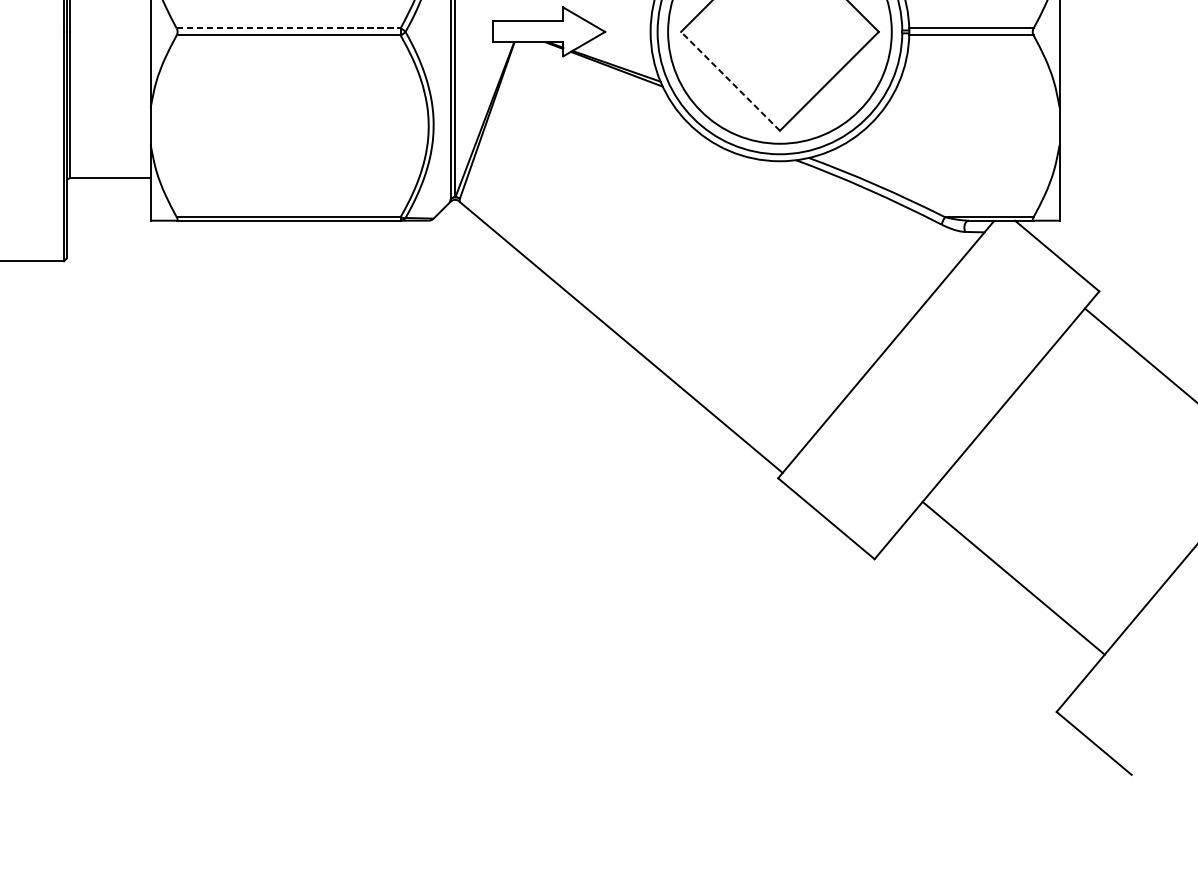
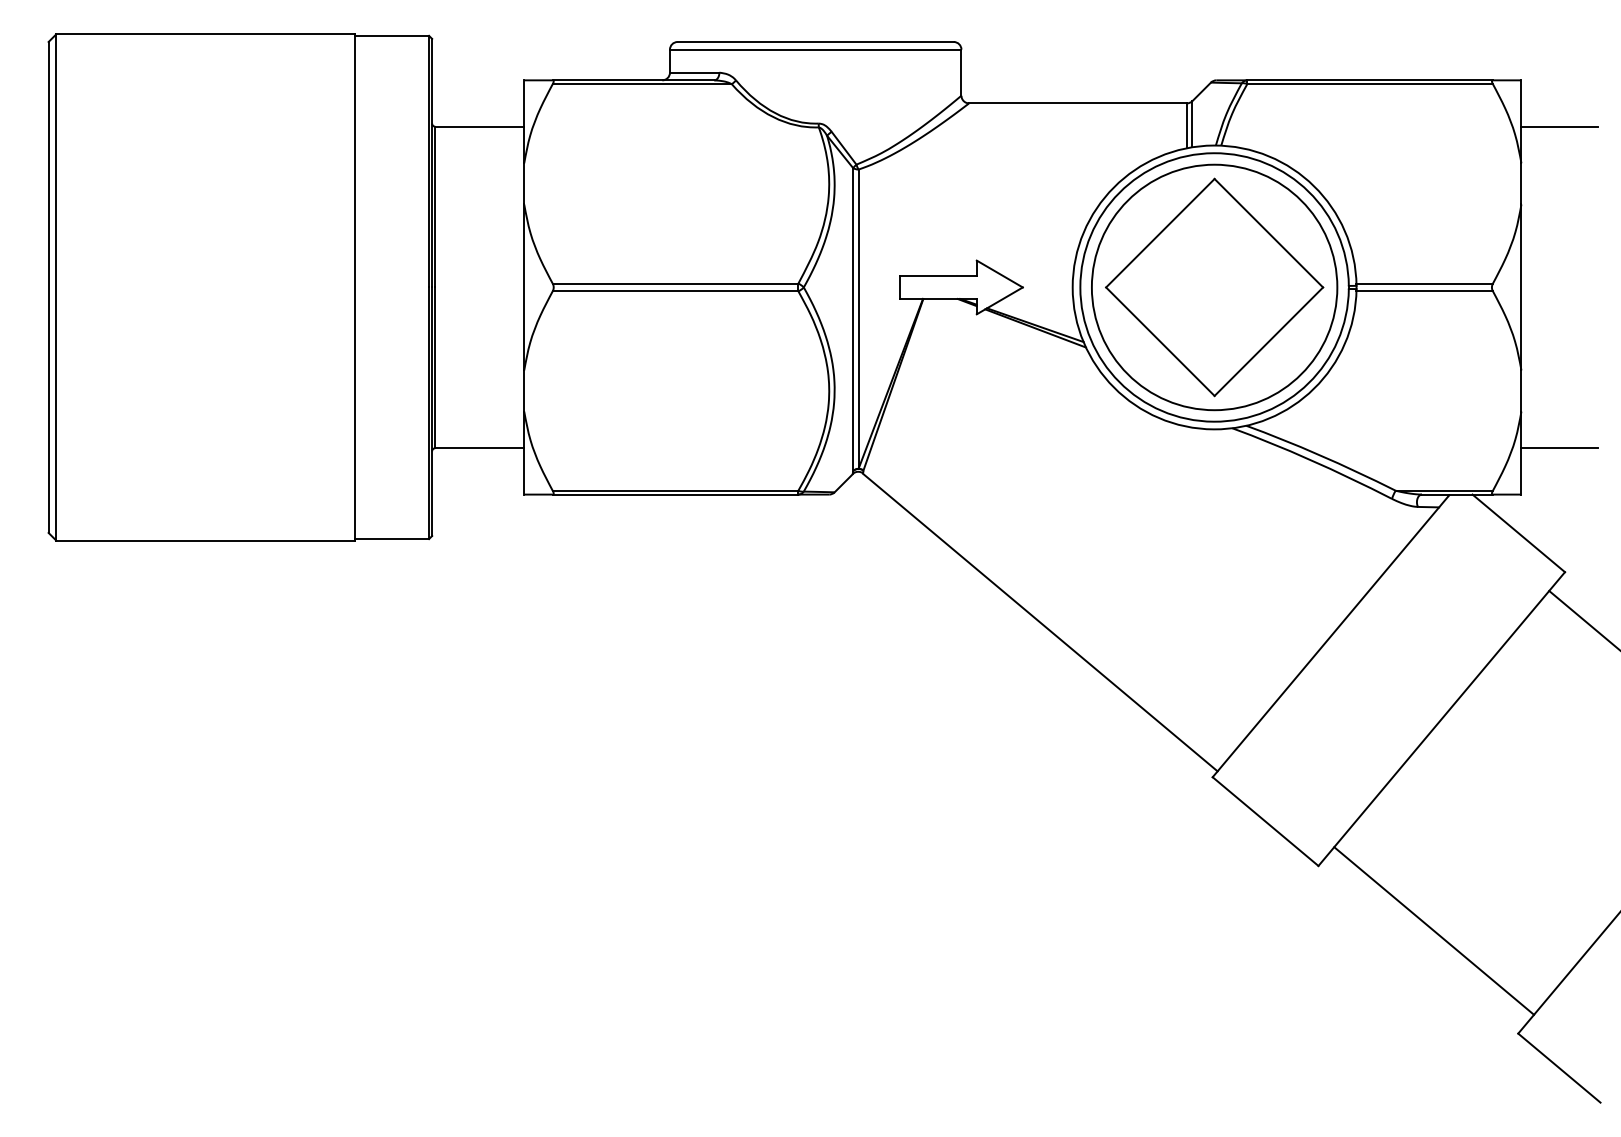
line: (288, 28) -> (675, 283), dashed -> solid
line: (730, 81) -> (1160, 341), dashed -> solid
line: (1094, 178) -> (1559, 448), added
line: (1014, 577) -> (1434, 930), moved

